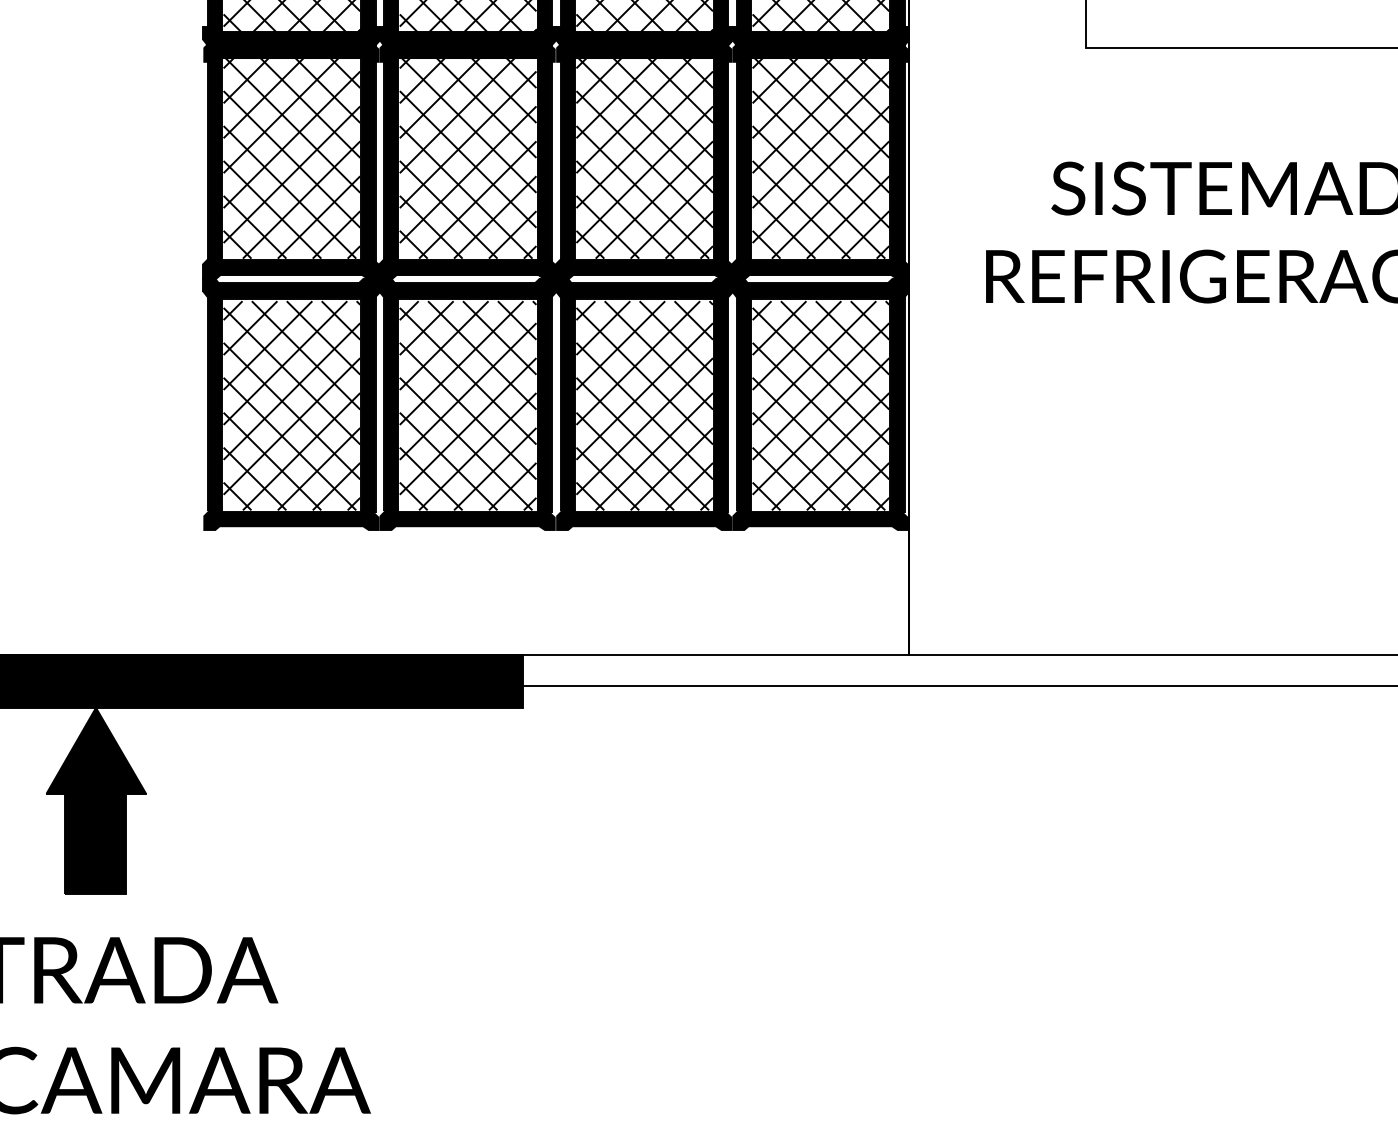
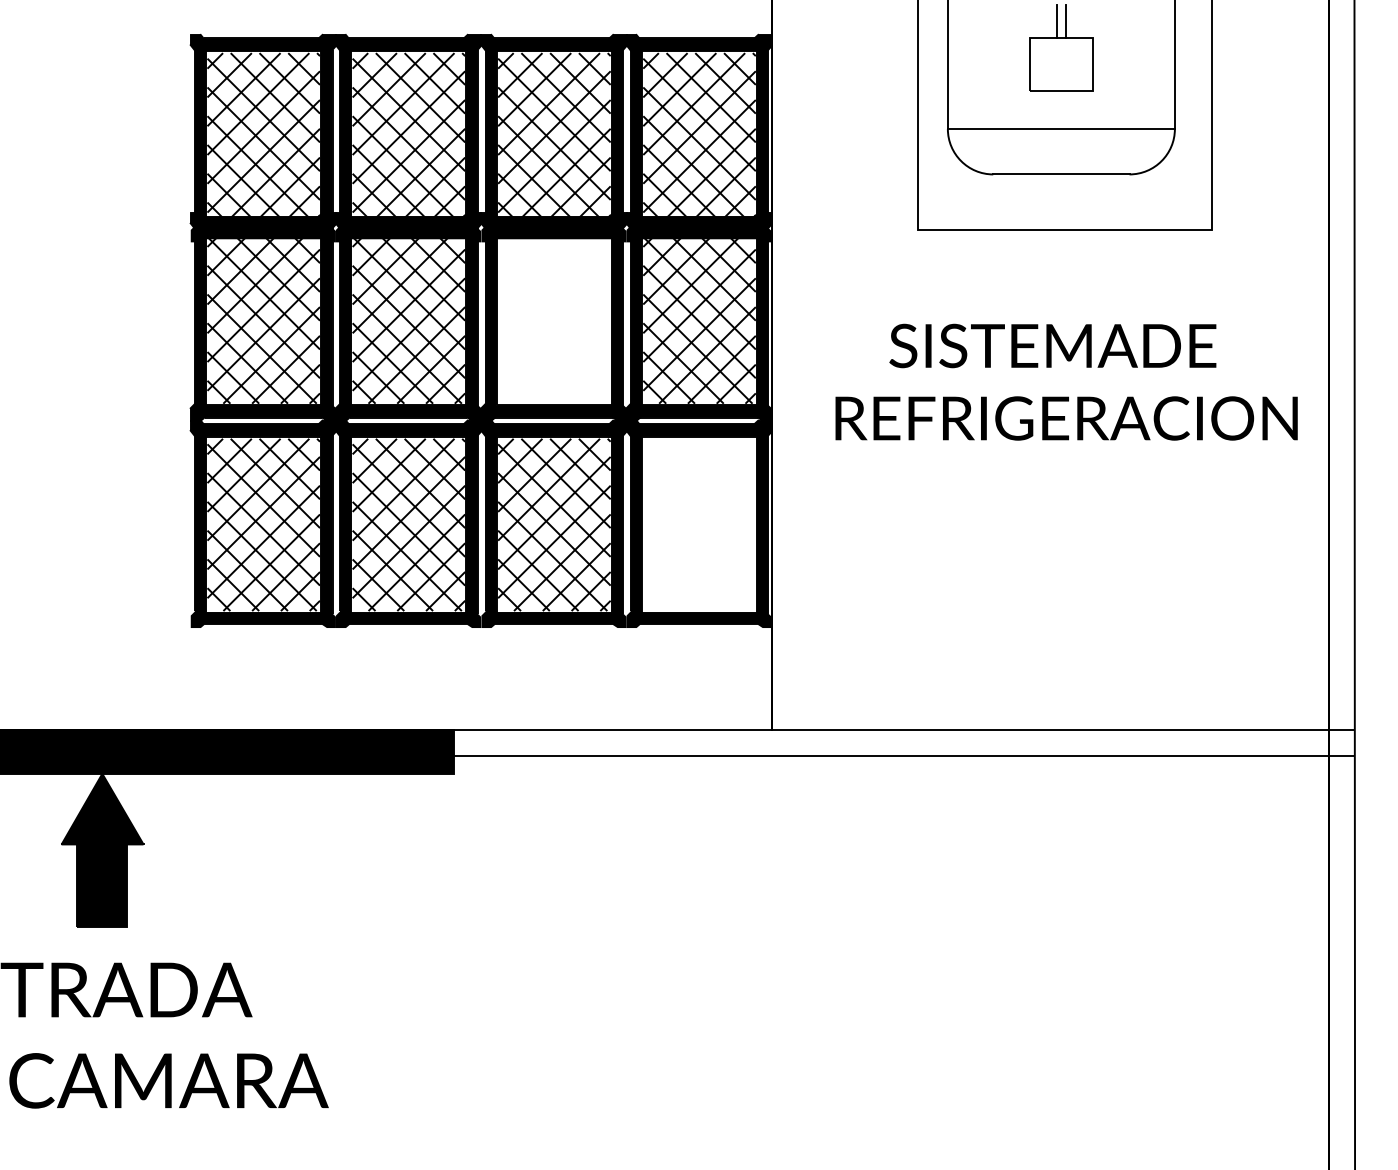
hatch: (644, 153) -> (554, 317), removed
hatch: (820, 405) -> (699, 524), removed

